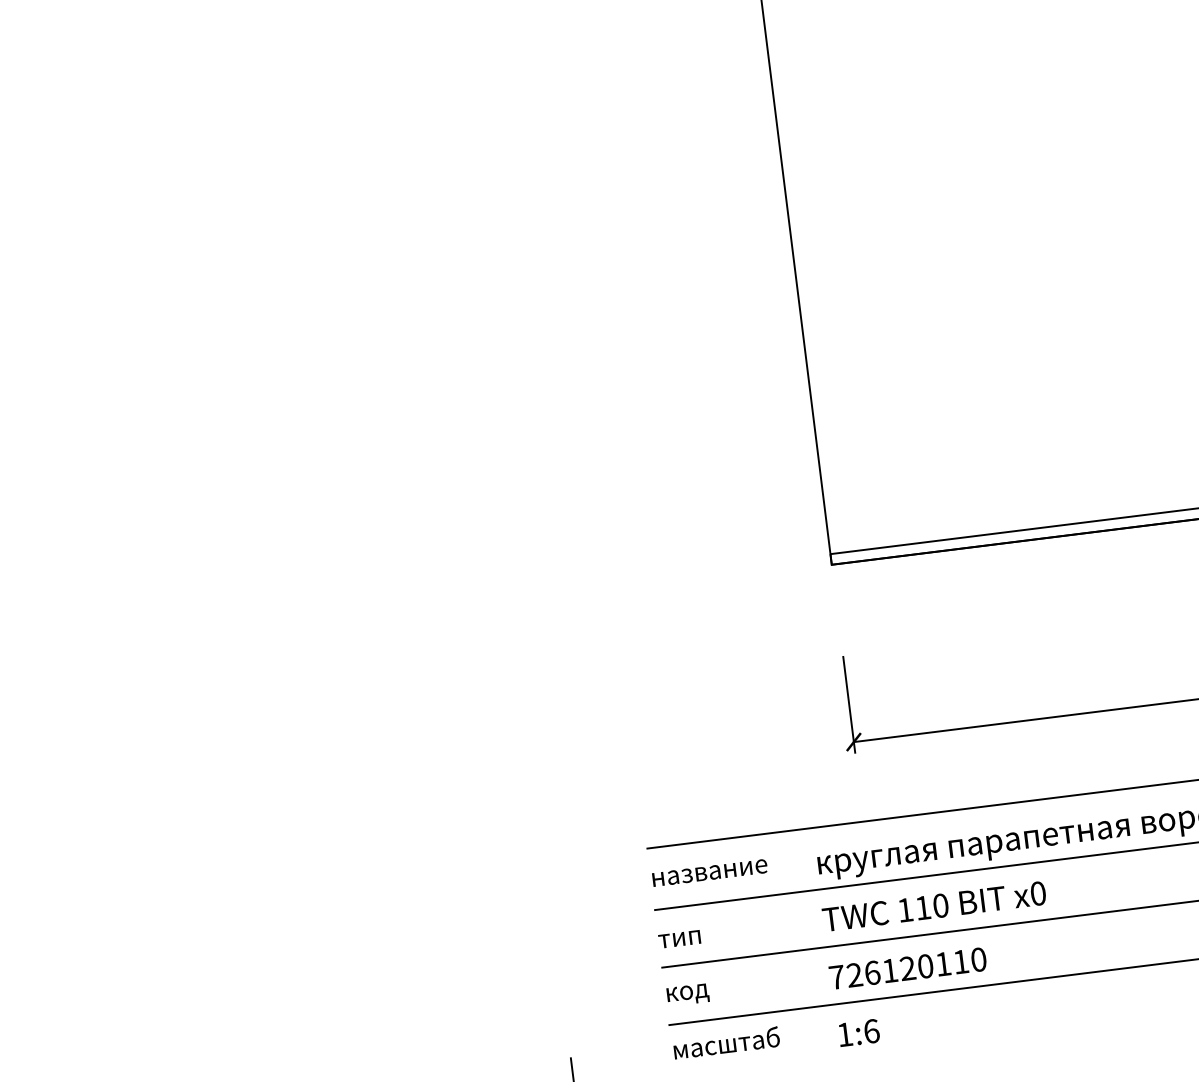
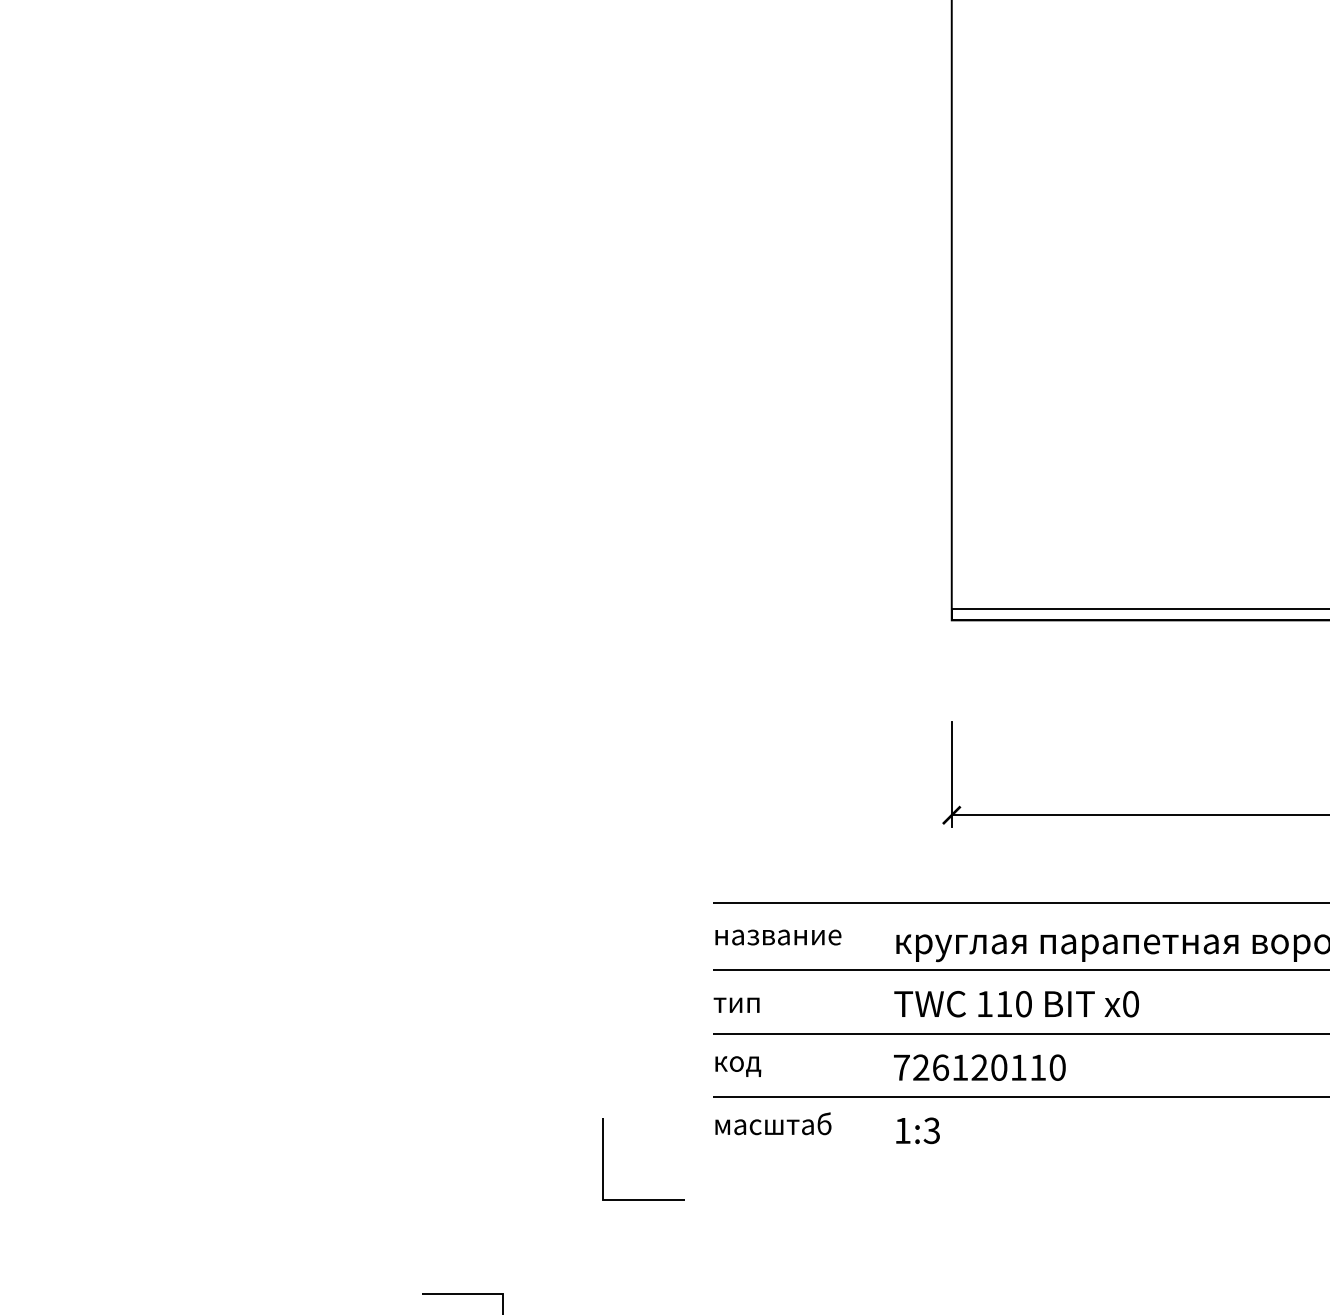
text: (871, 1031) -> (931, 1130), 1:6 -> 1:3

